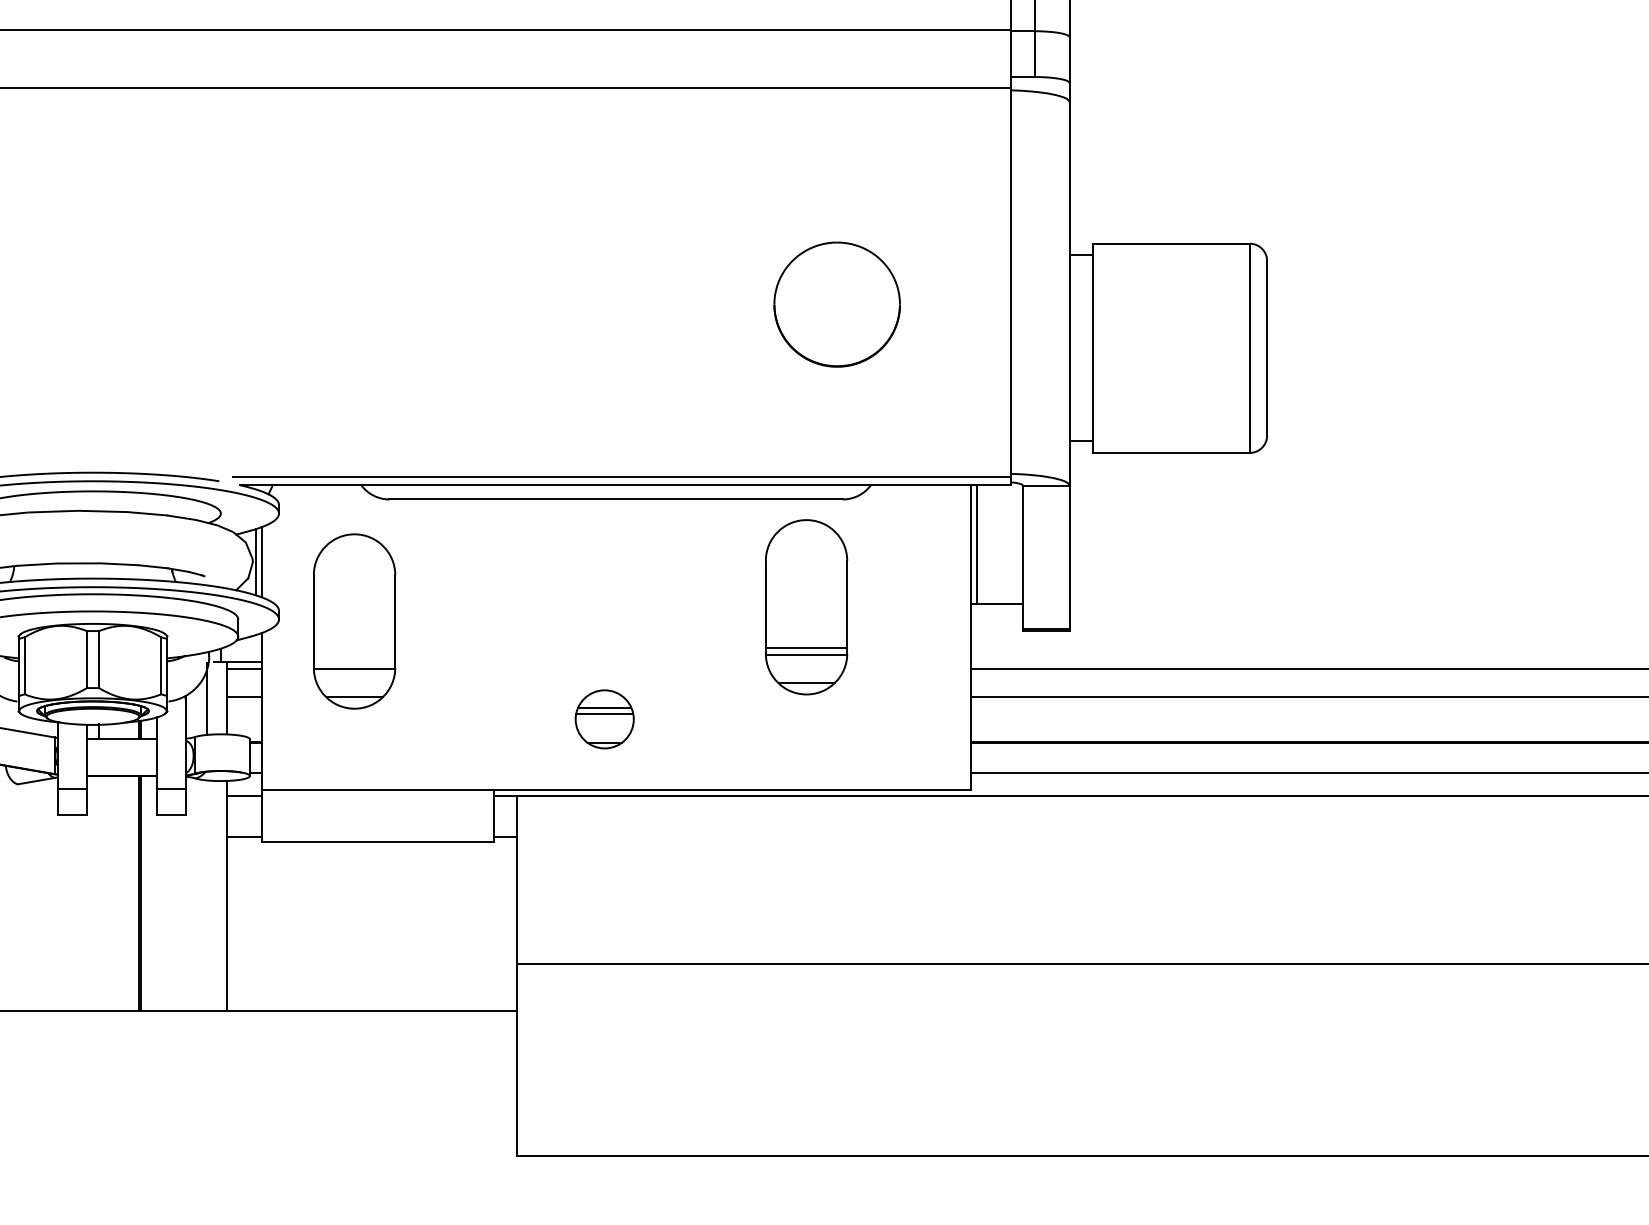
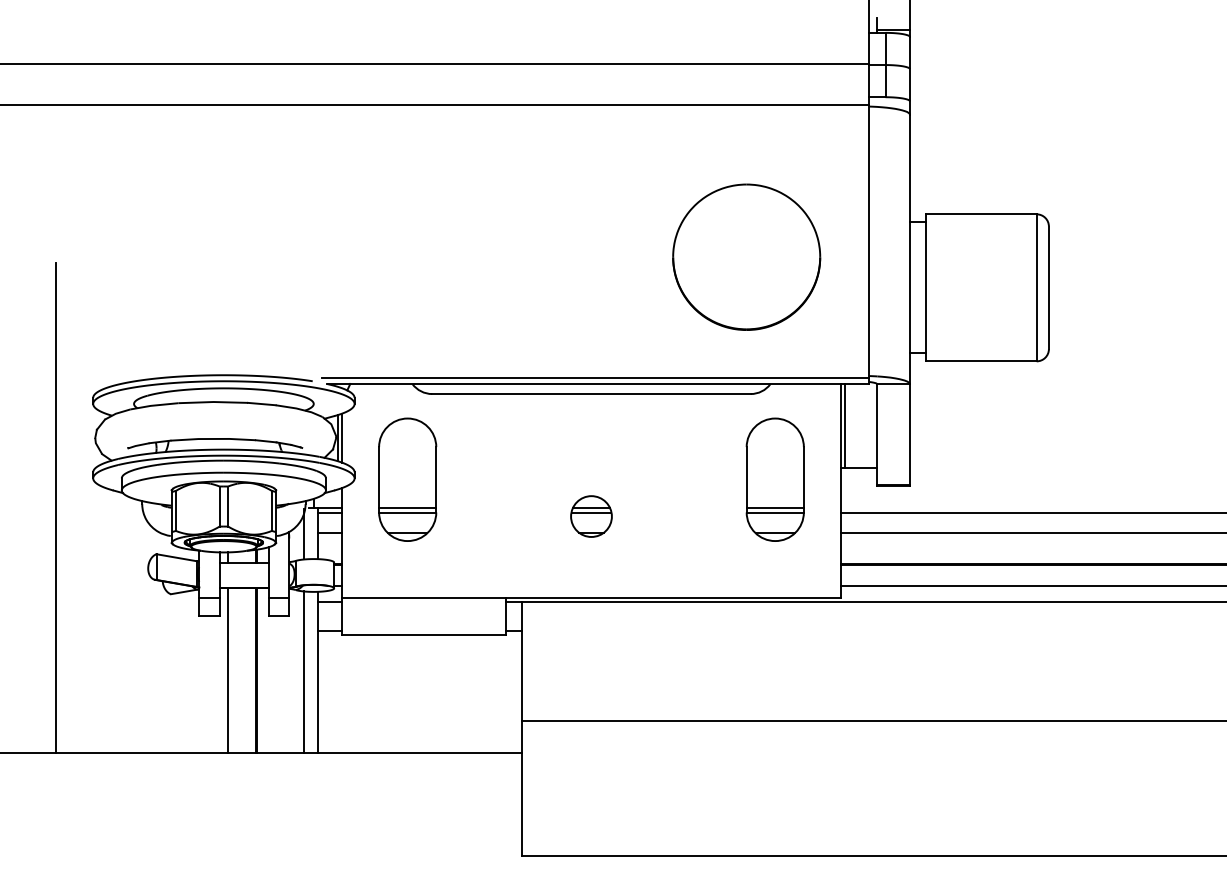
part: (836, 303) -> (746, 256), size x1.67
part: (805, 606) -> (774, 479), moved
line: (354, 662) -> (407, 508), added
part: (604, 719) -> (591, 516), moved
line: (98, 892) -> (227, 670), added
line: (207, 895) -> (304, 672), added

